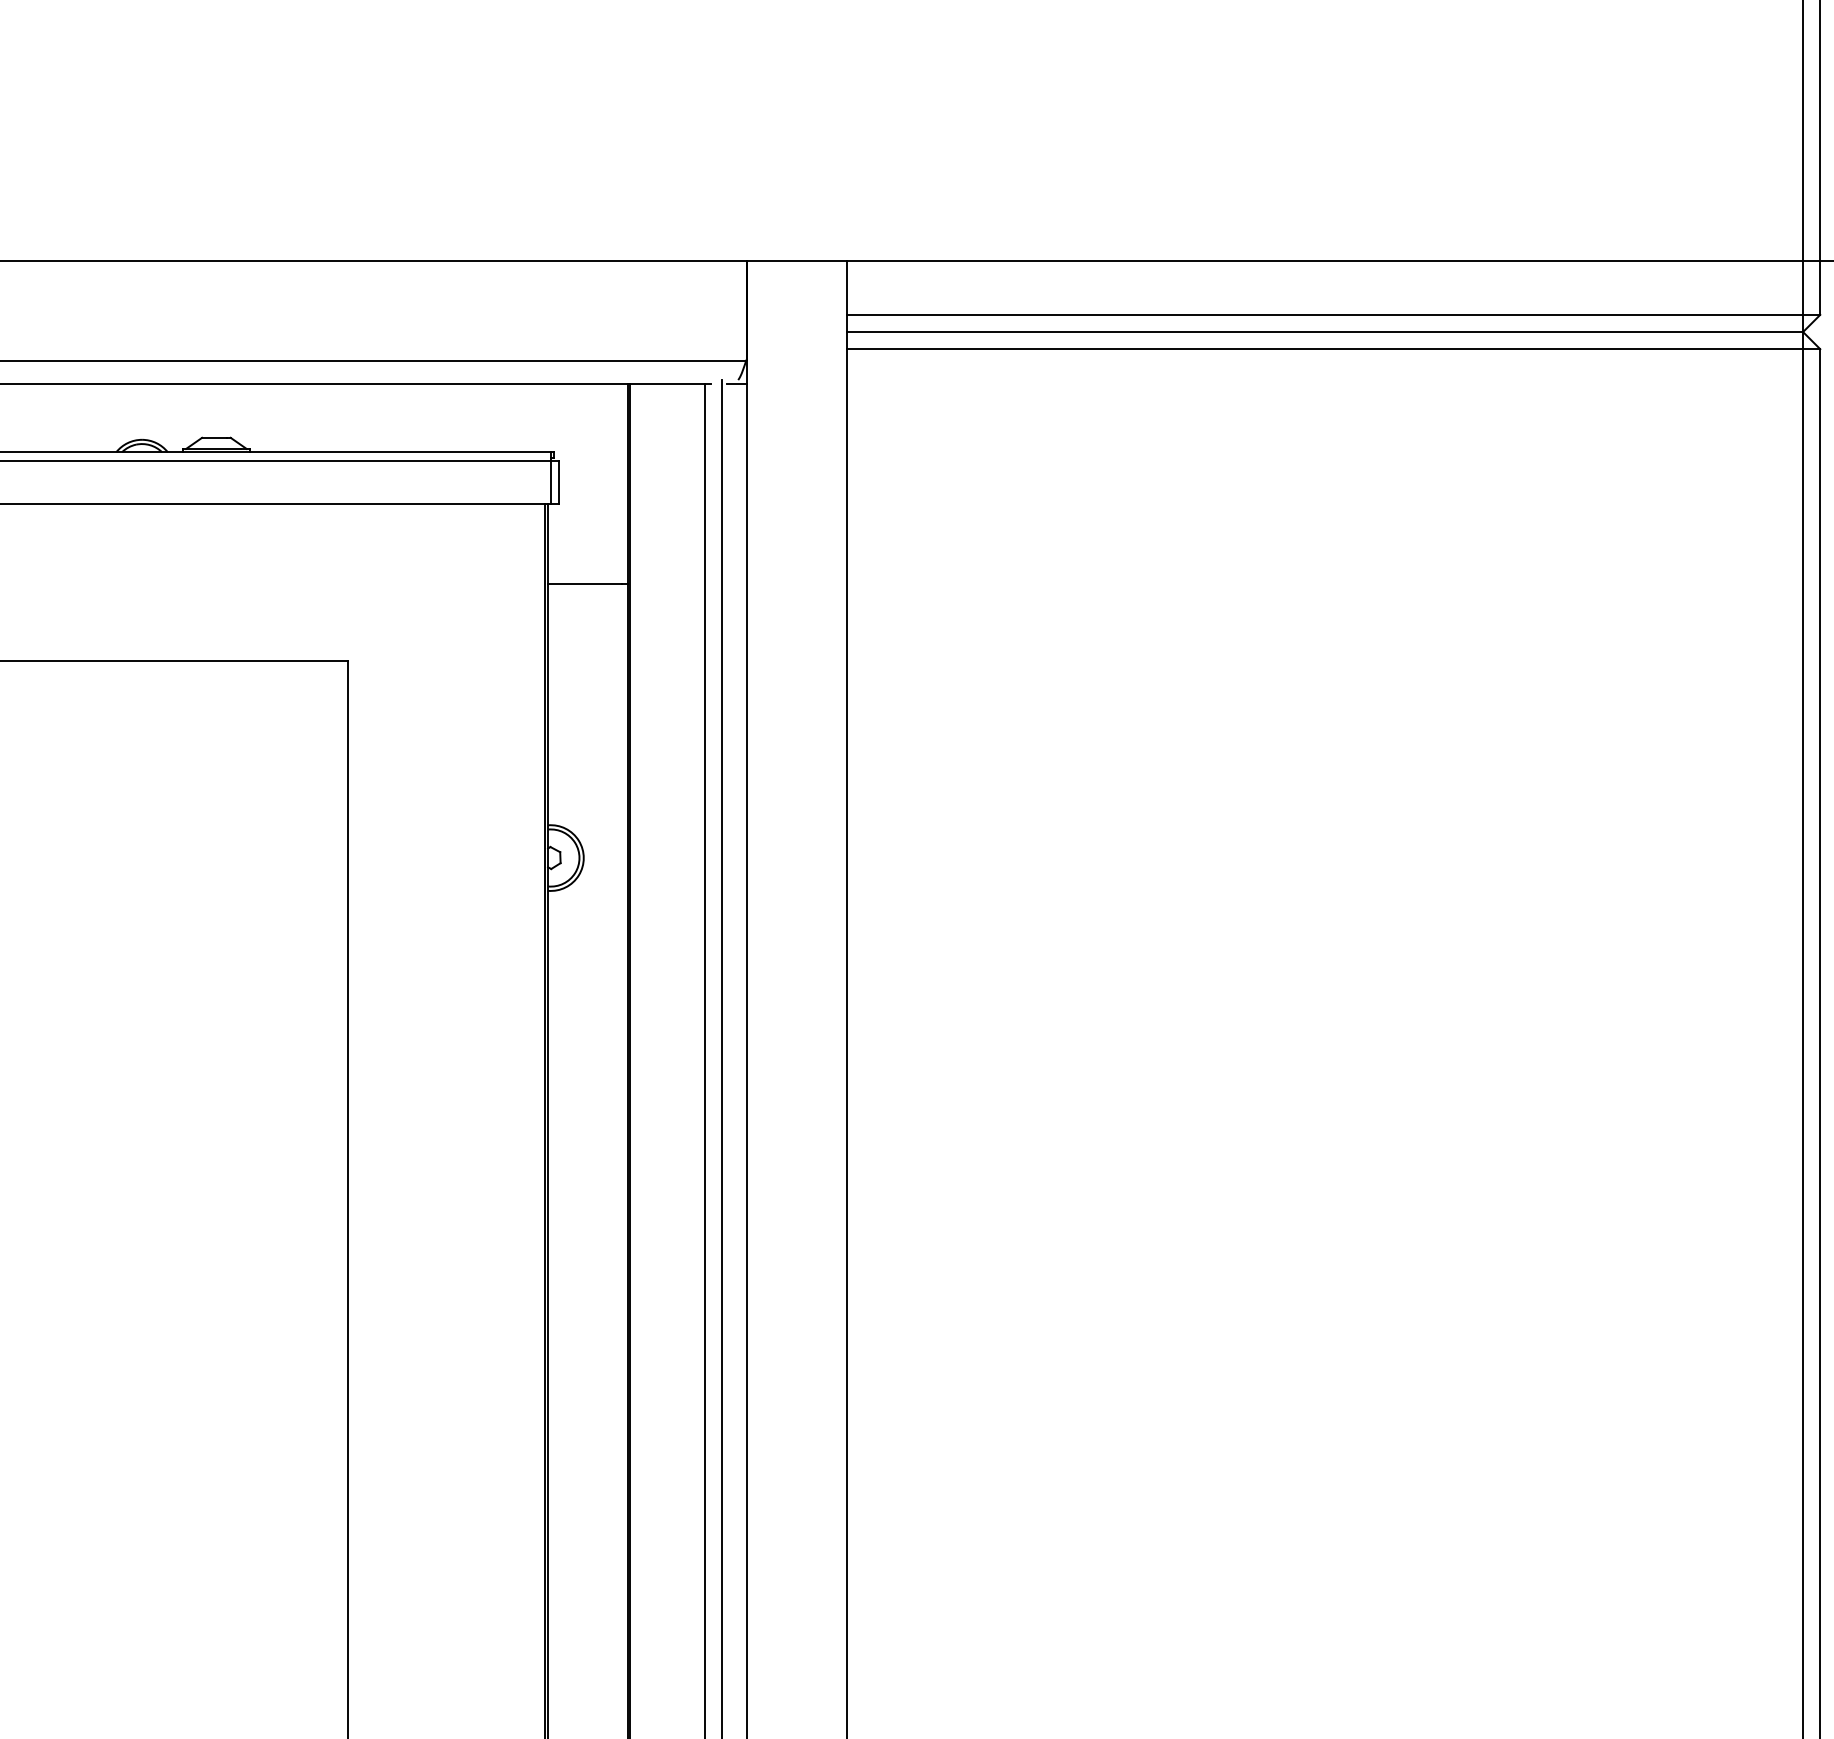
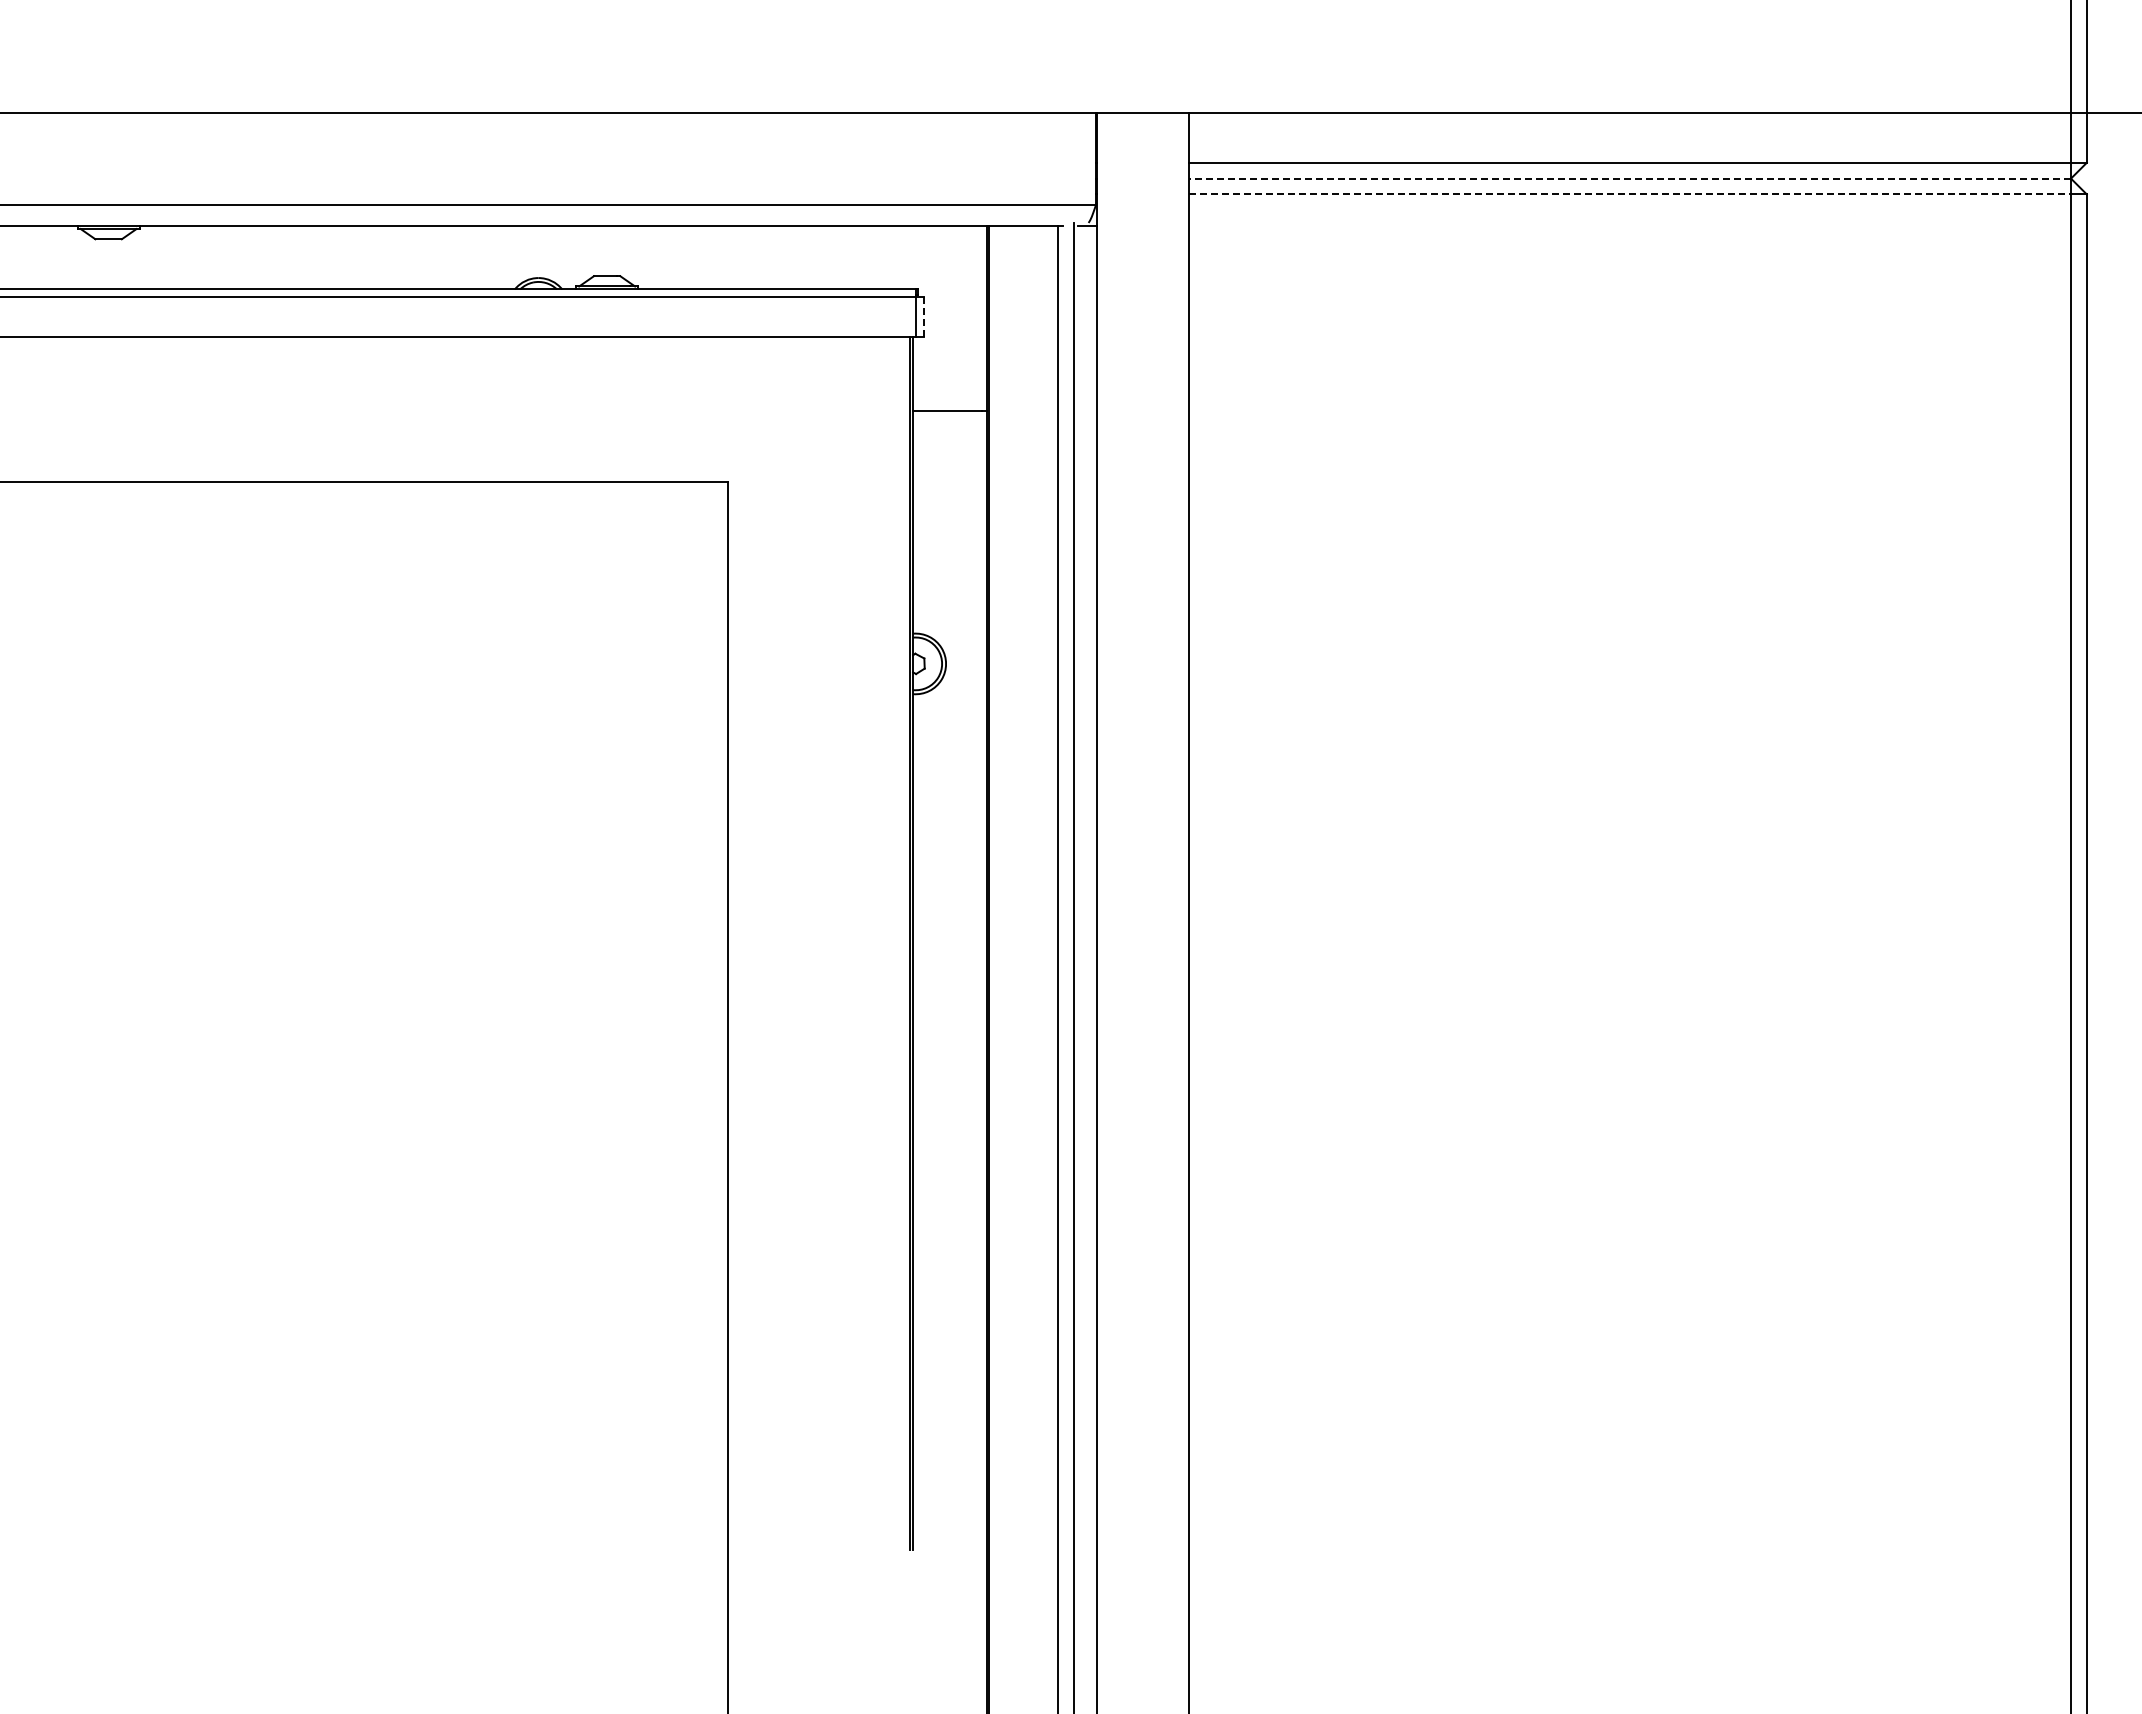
line: (1324, 331) -> (1629, 178), solid -> dashed
line: (1325, 349) -> (1630, 194), solid -> dashed
line: (559, 482) -> (923, 317), solid -> dashed

